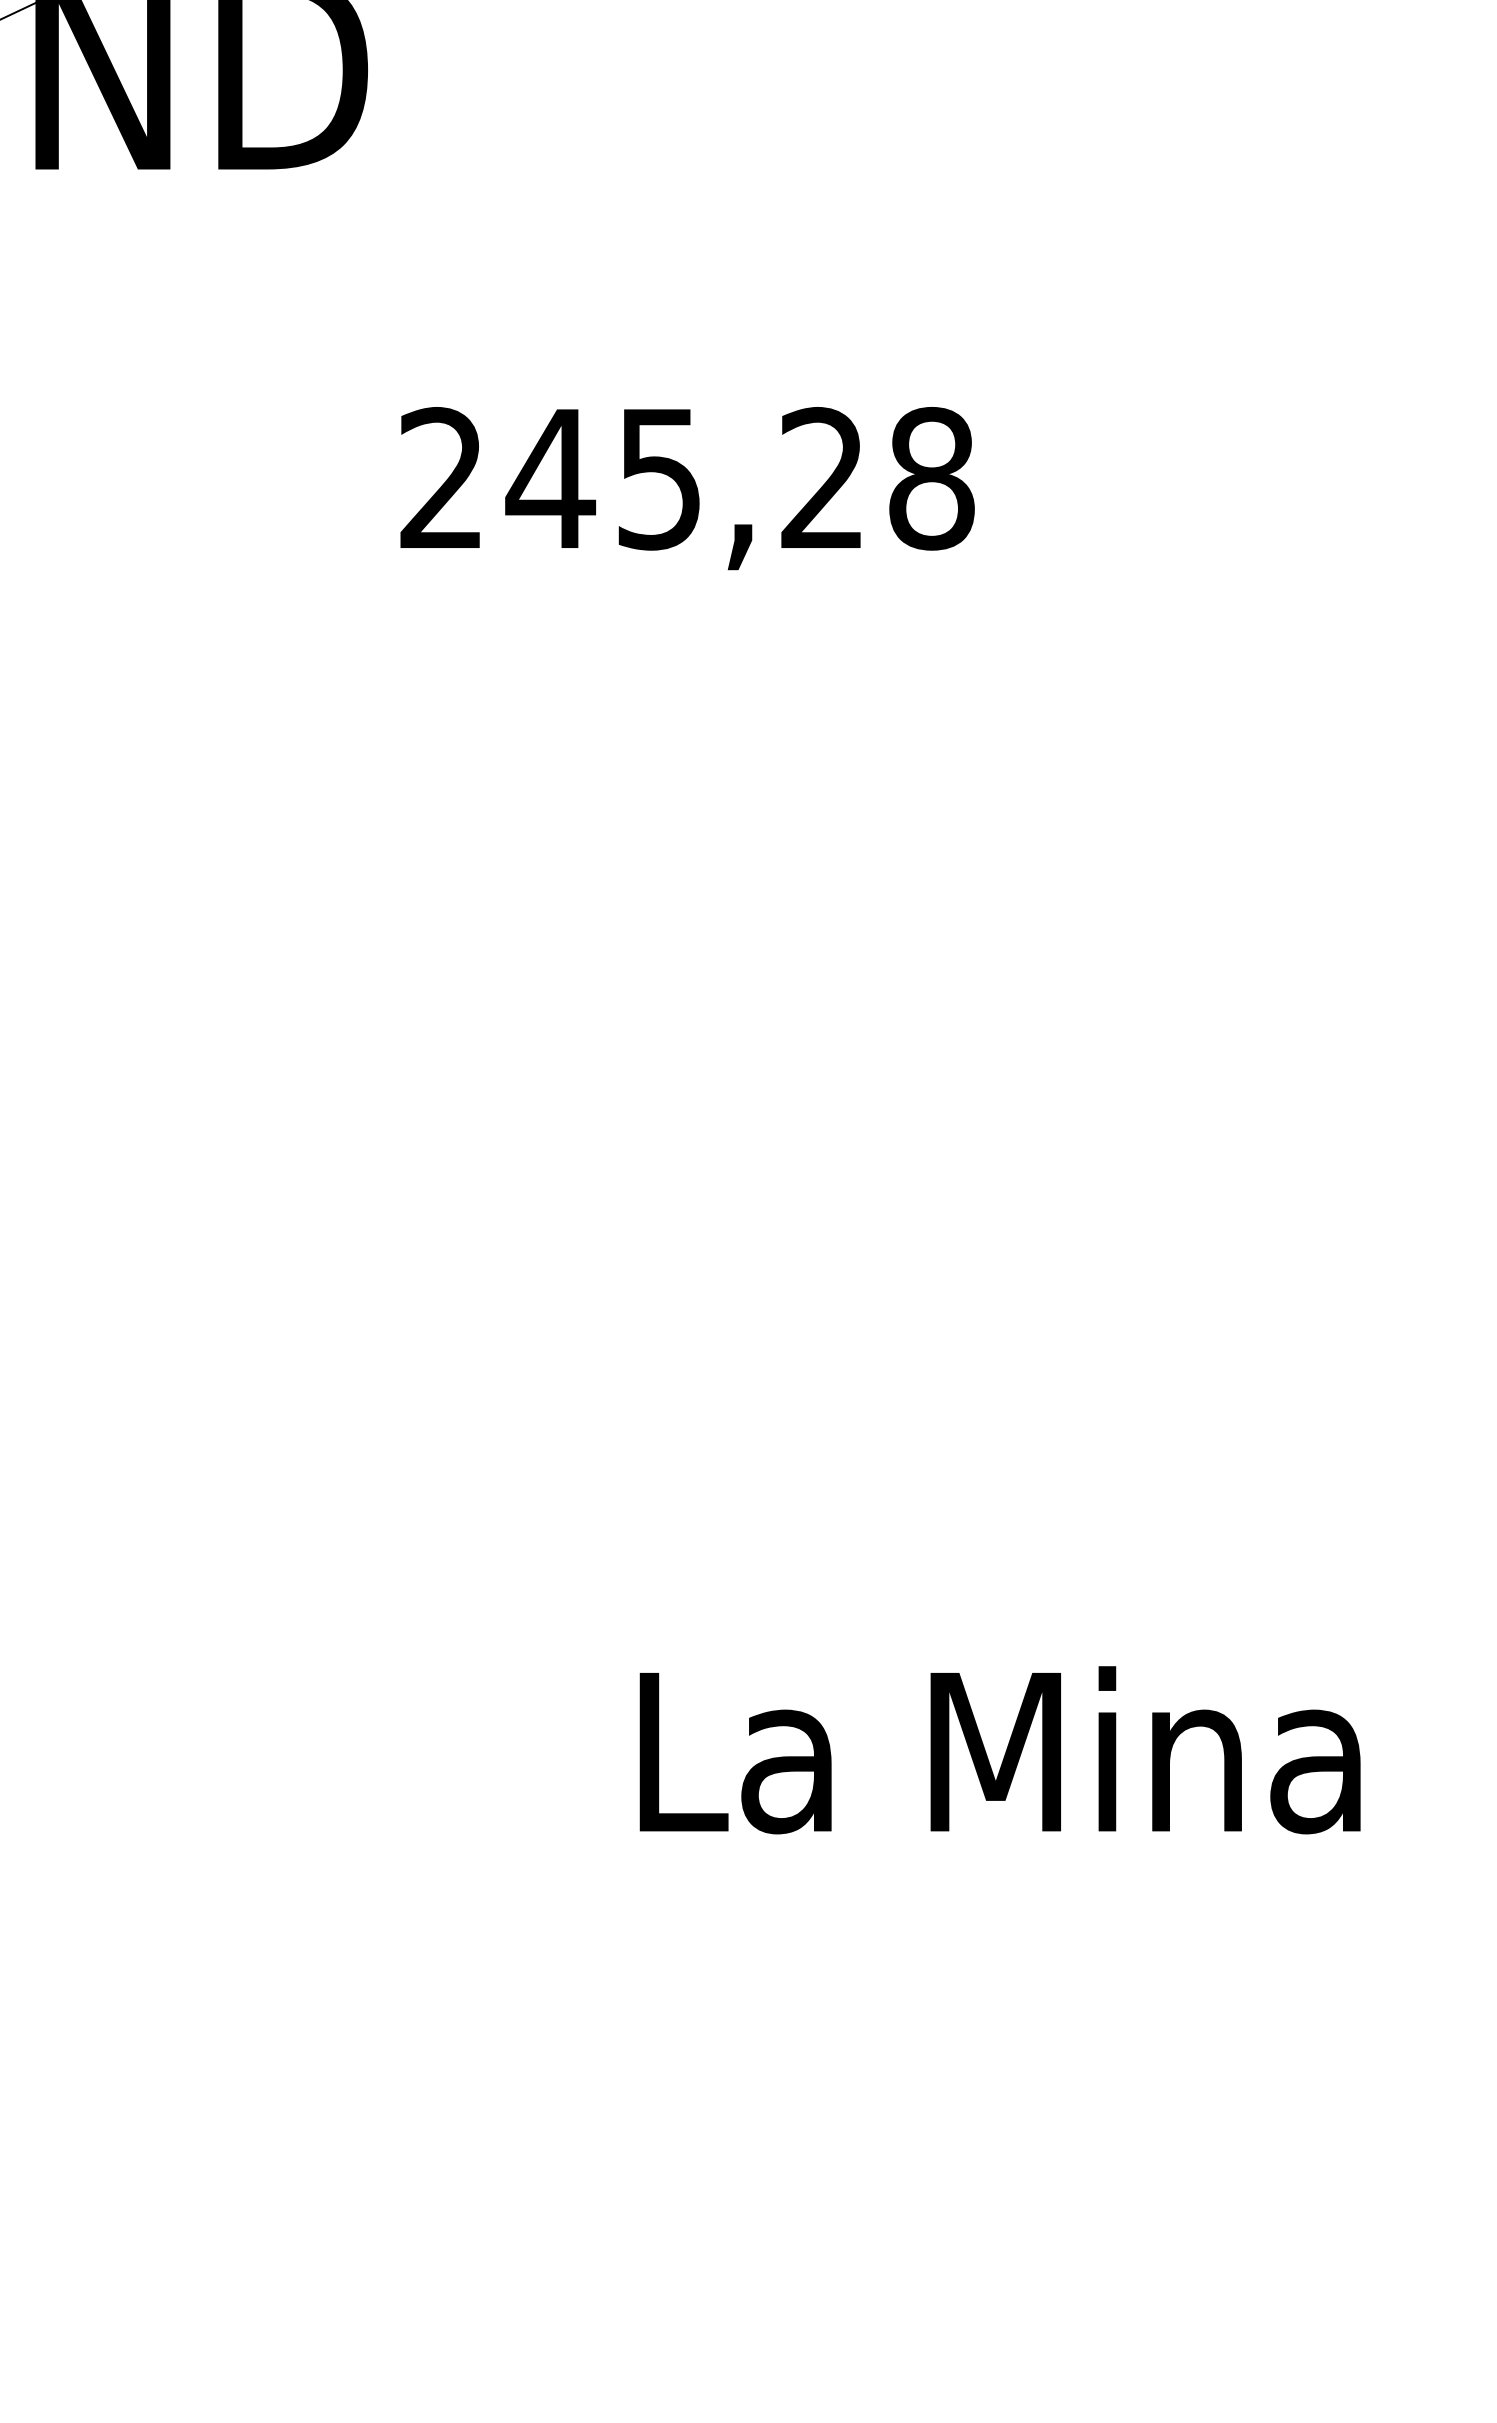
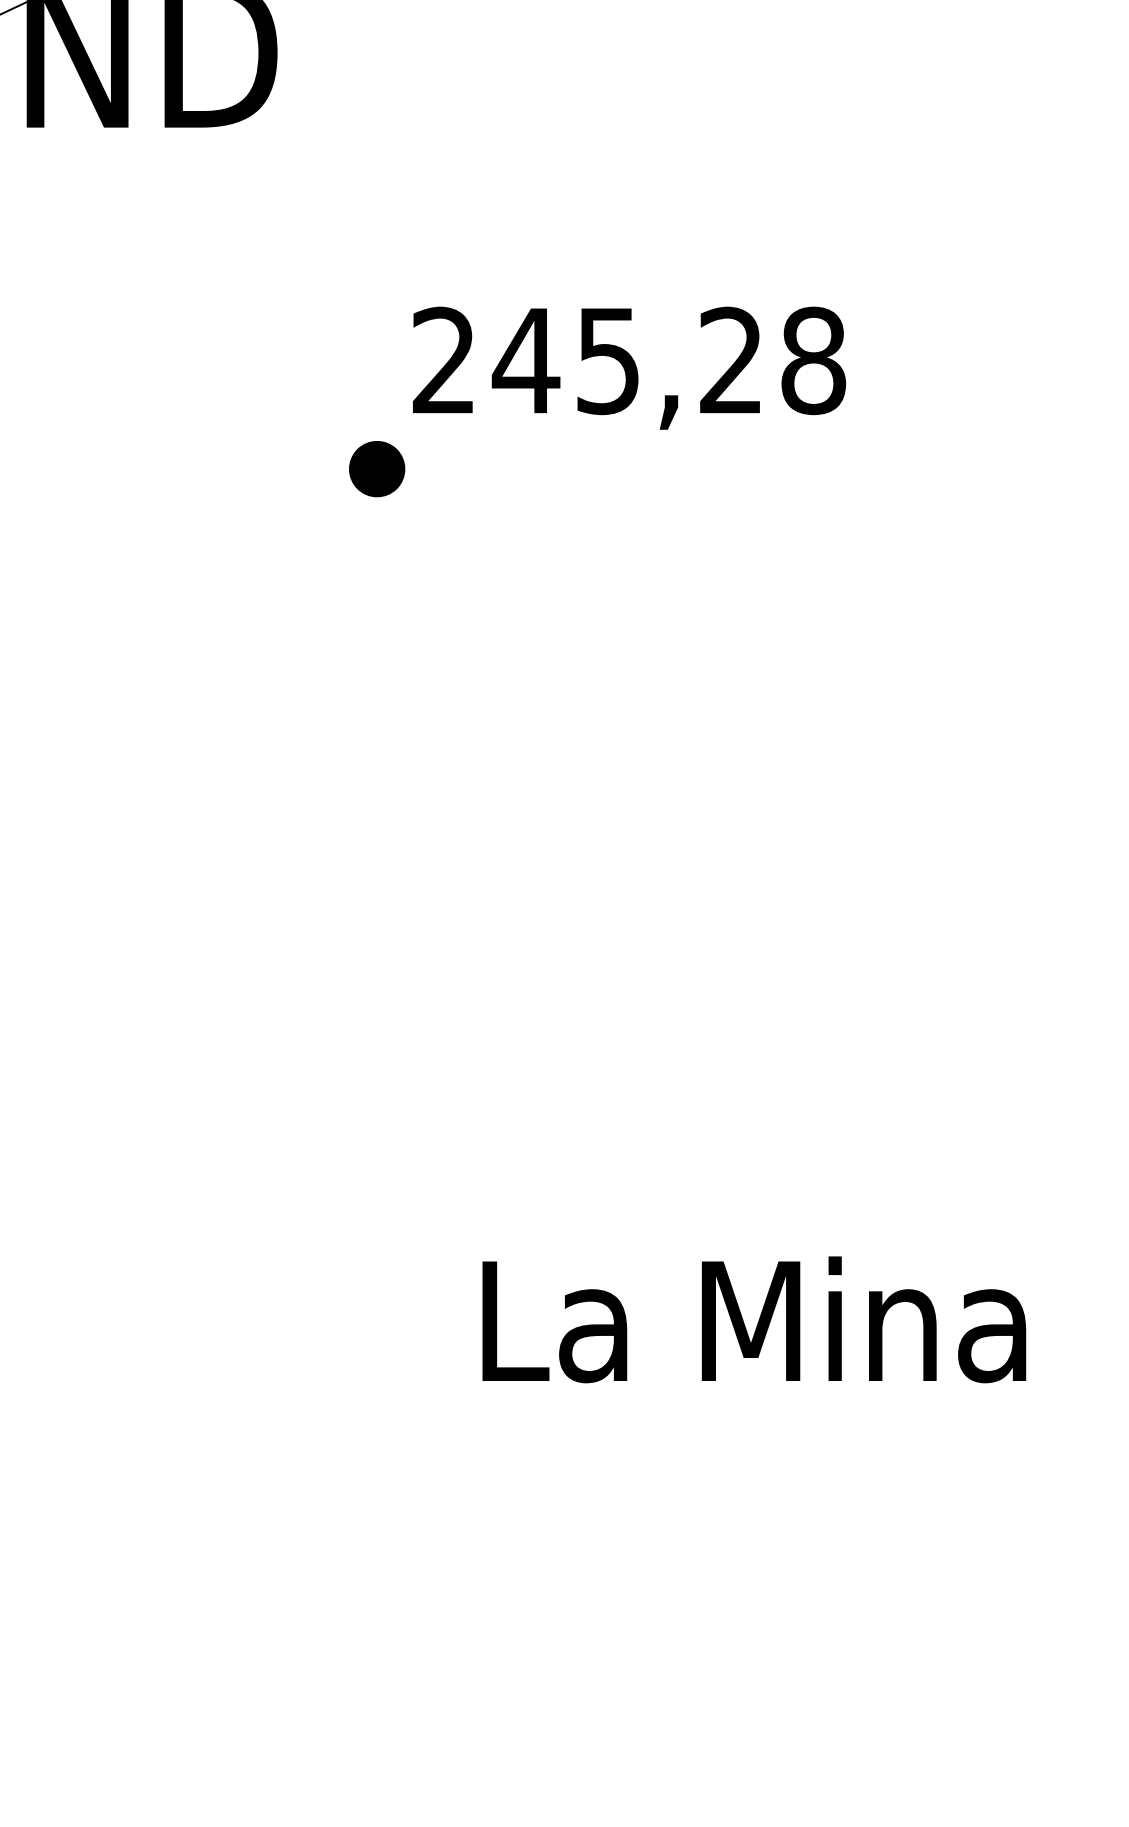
text: (687, 488) -> (629, 368), moved
part: (499, 622) -> (376, 469), added

